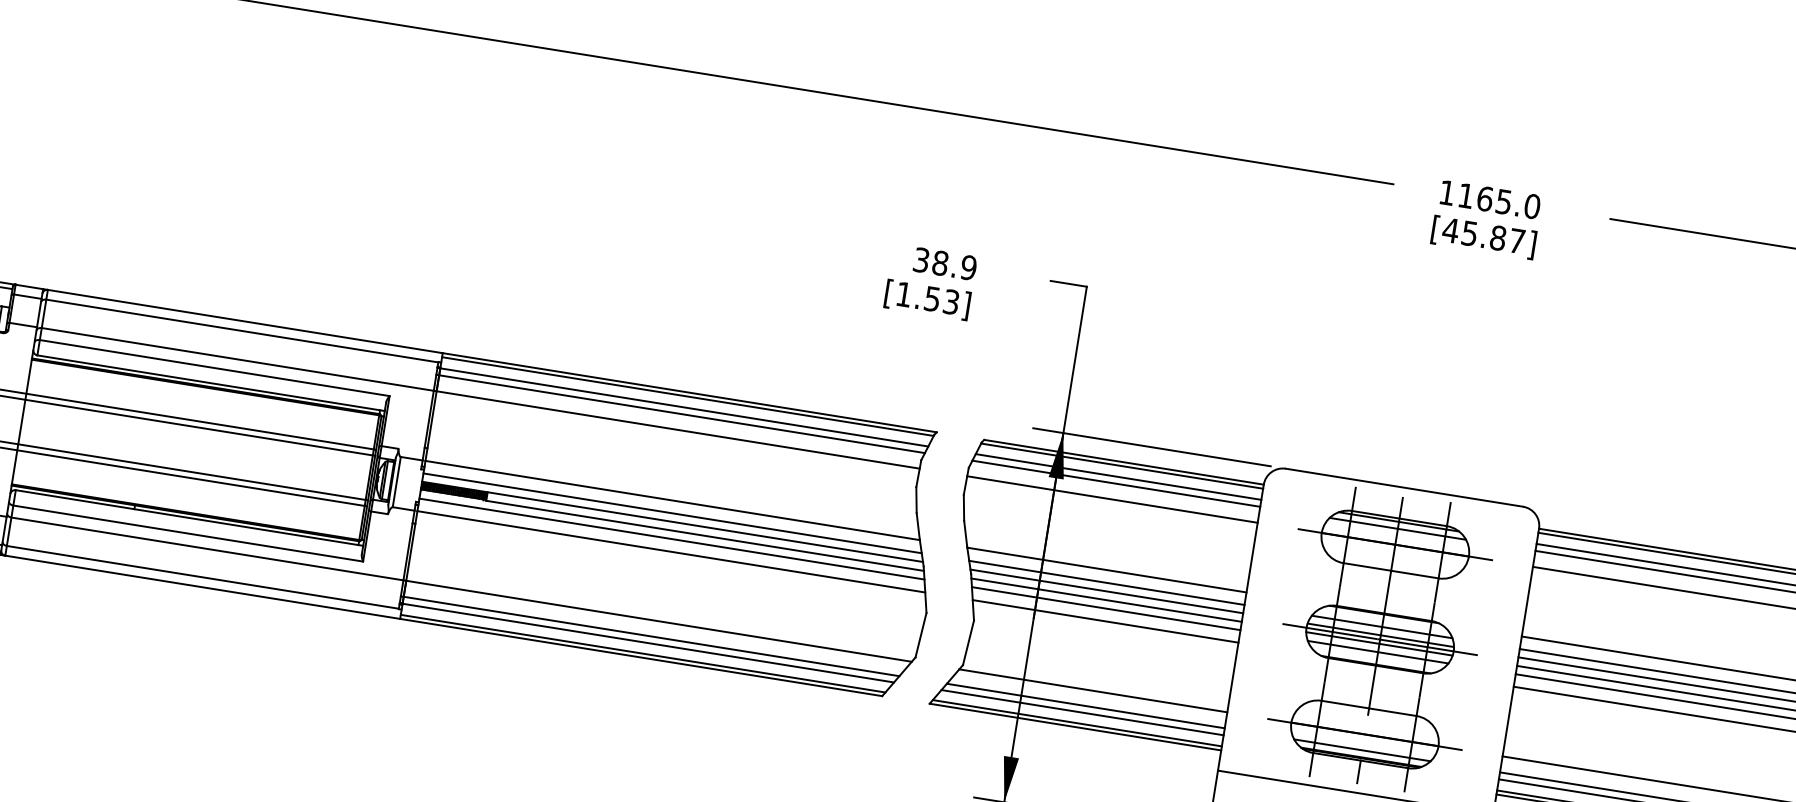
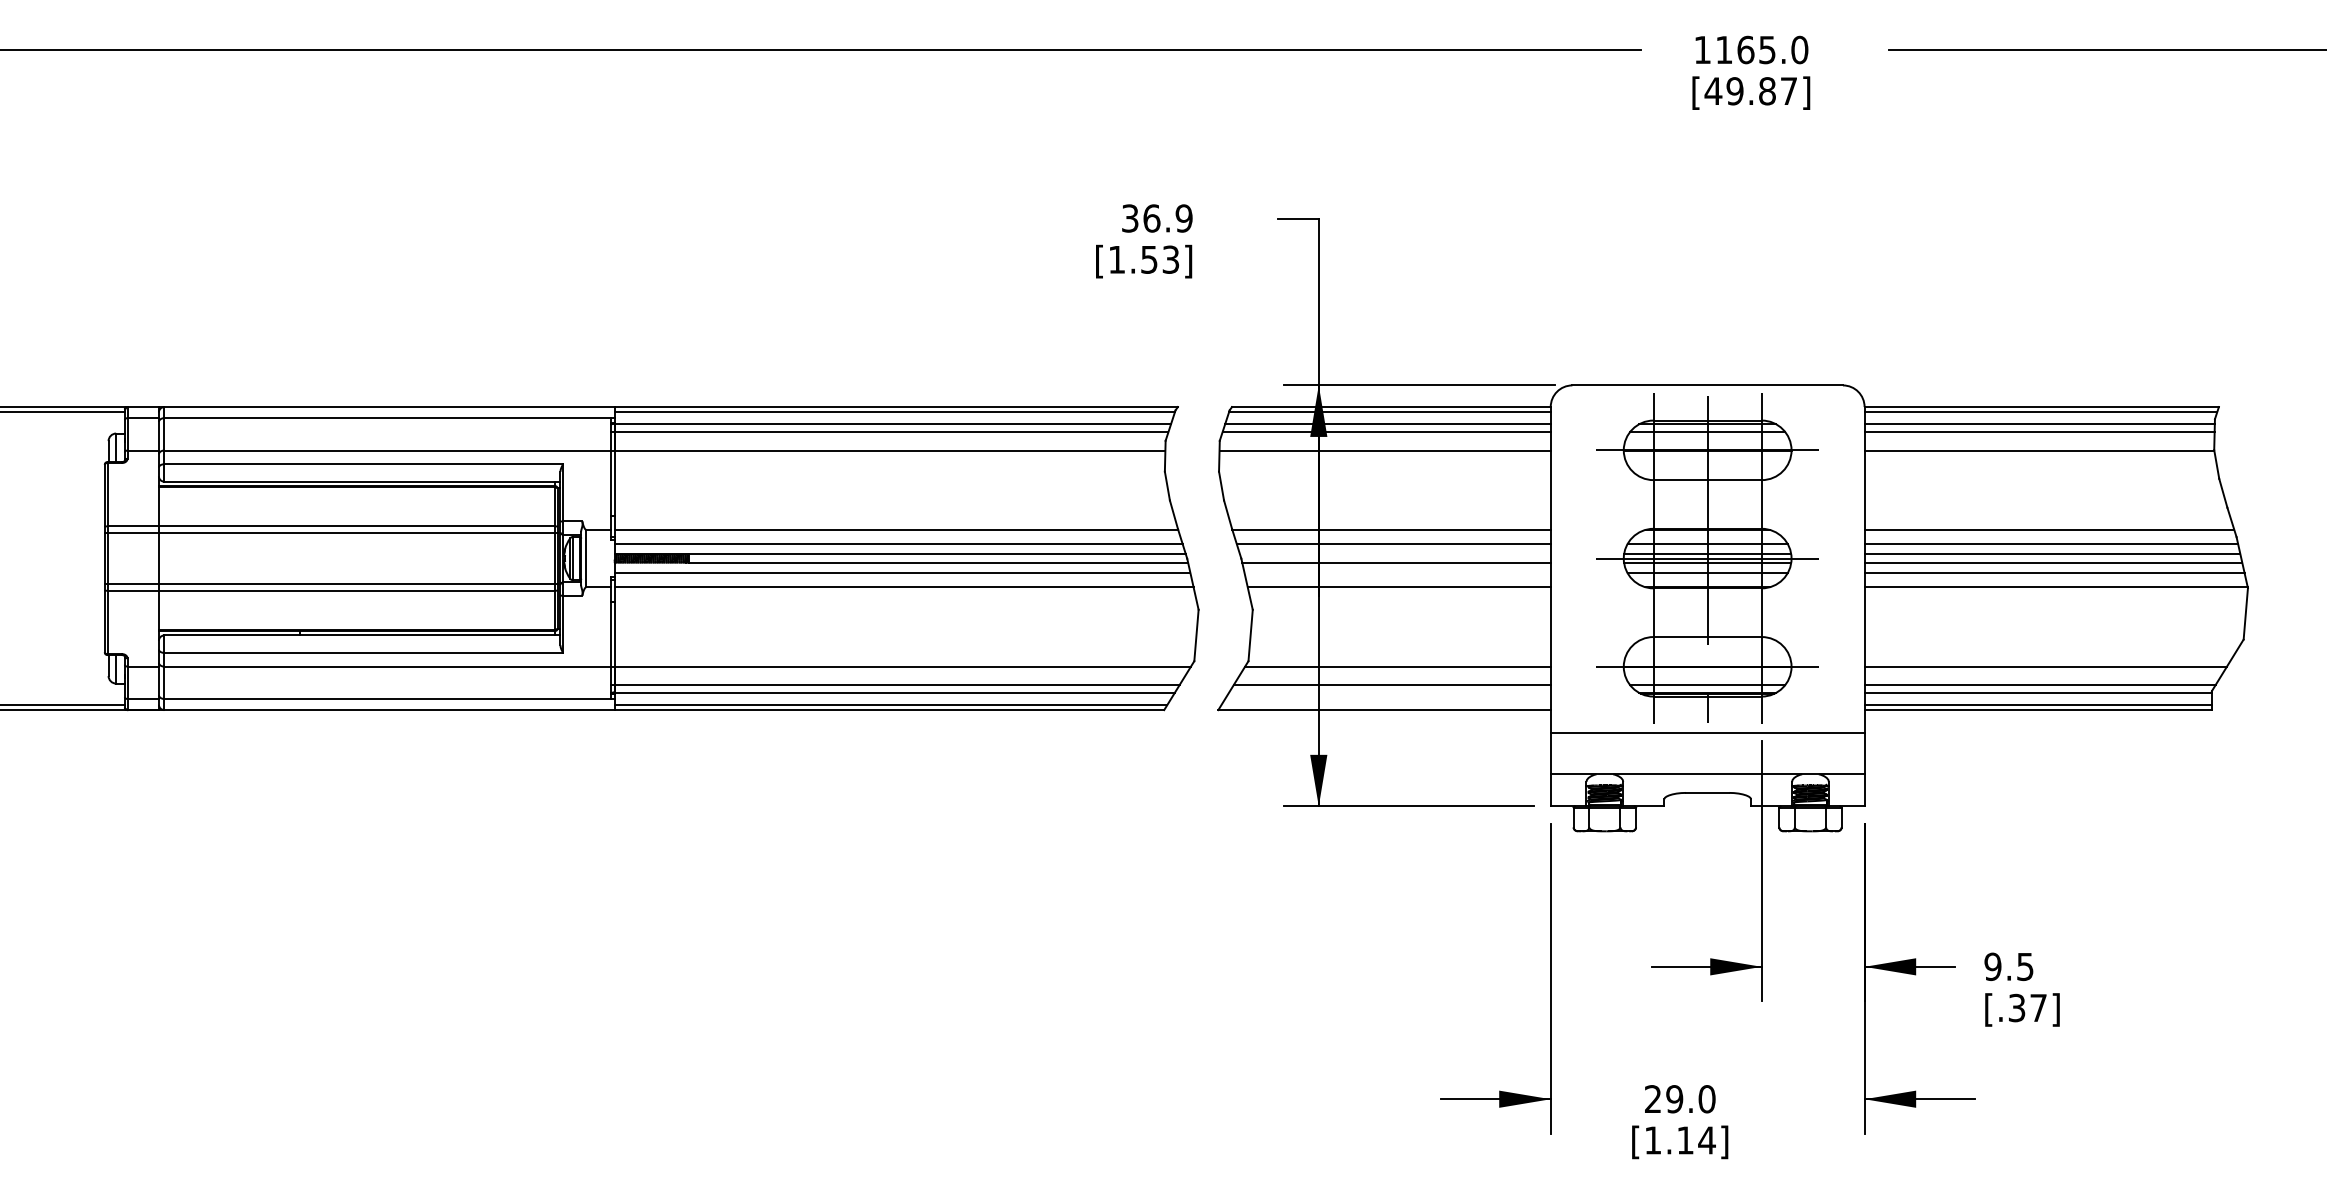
text: (1469, 233) -> (1734, 91), [45.87] -> [49.87]
text: (940, 263) -> (1151, 218), 38.9 -> 36.9
line: (1106, 591) -> (1394, 553), removed
line: (1106, 608) -> (1397, 572), removed
line: (1082, 712) -> (1389, 692), removed
line: (1076, 723) -> (1385, 705), removed

